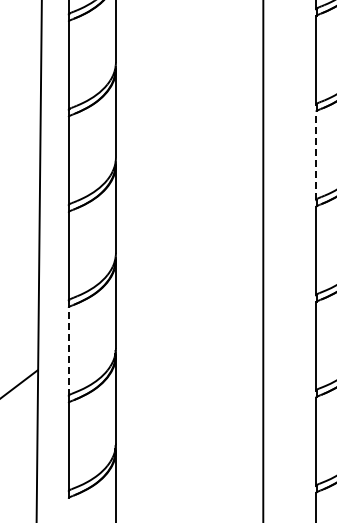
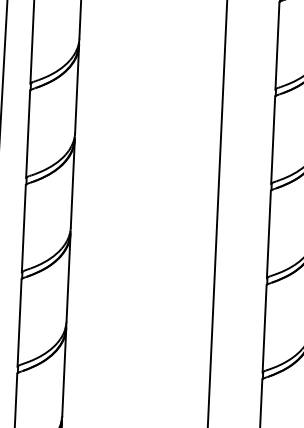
line: (316, 155) -> (273, 139), dashed -> solid
line: (68, 351) -> (19, 322), dashed -> solid

